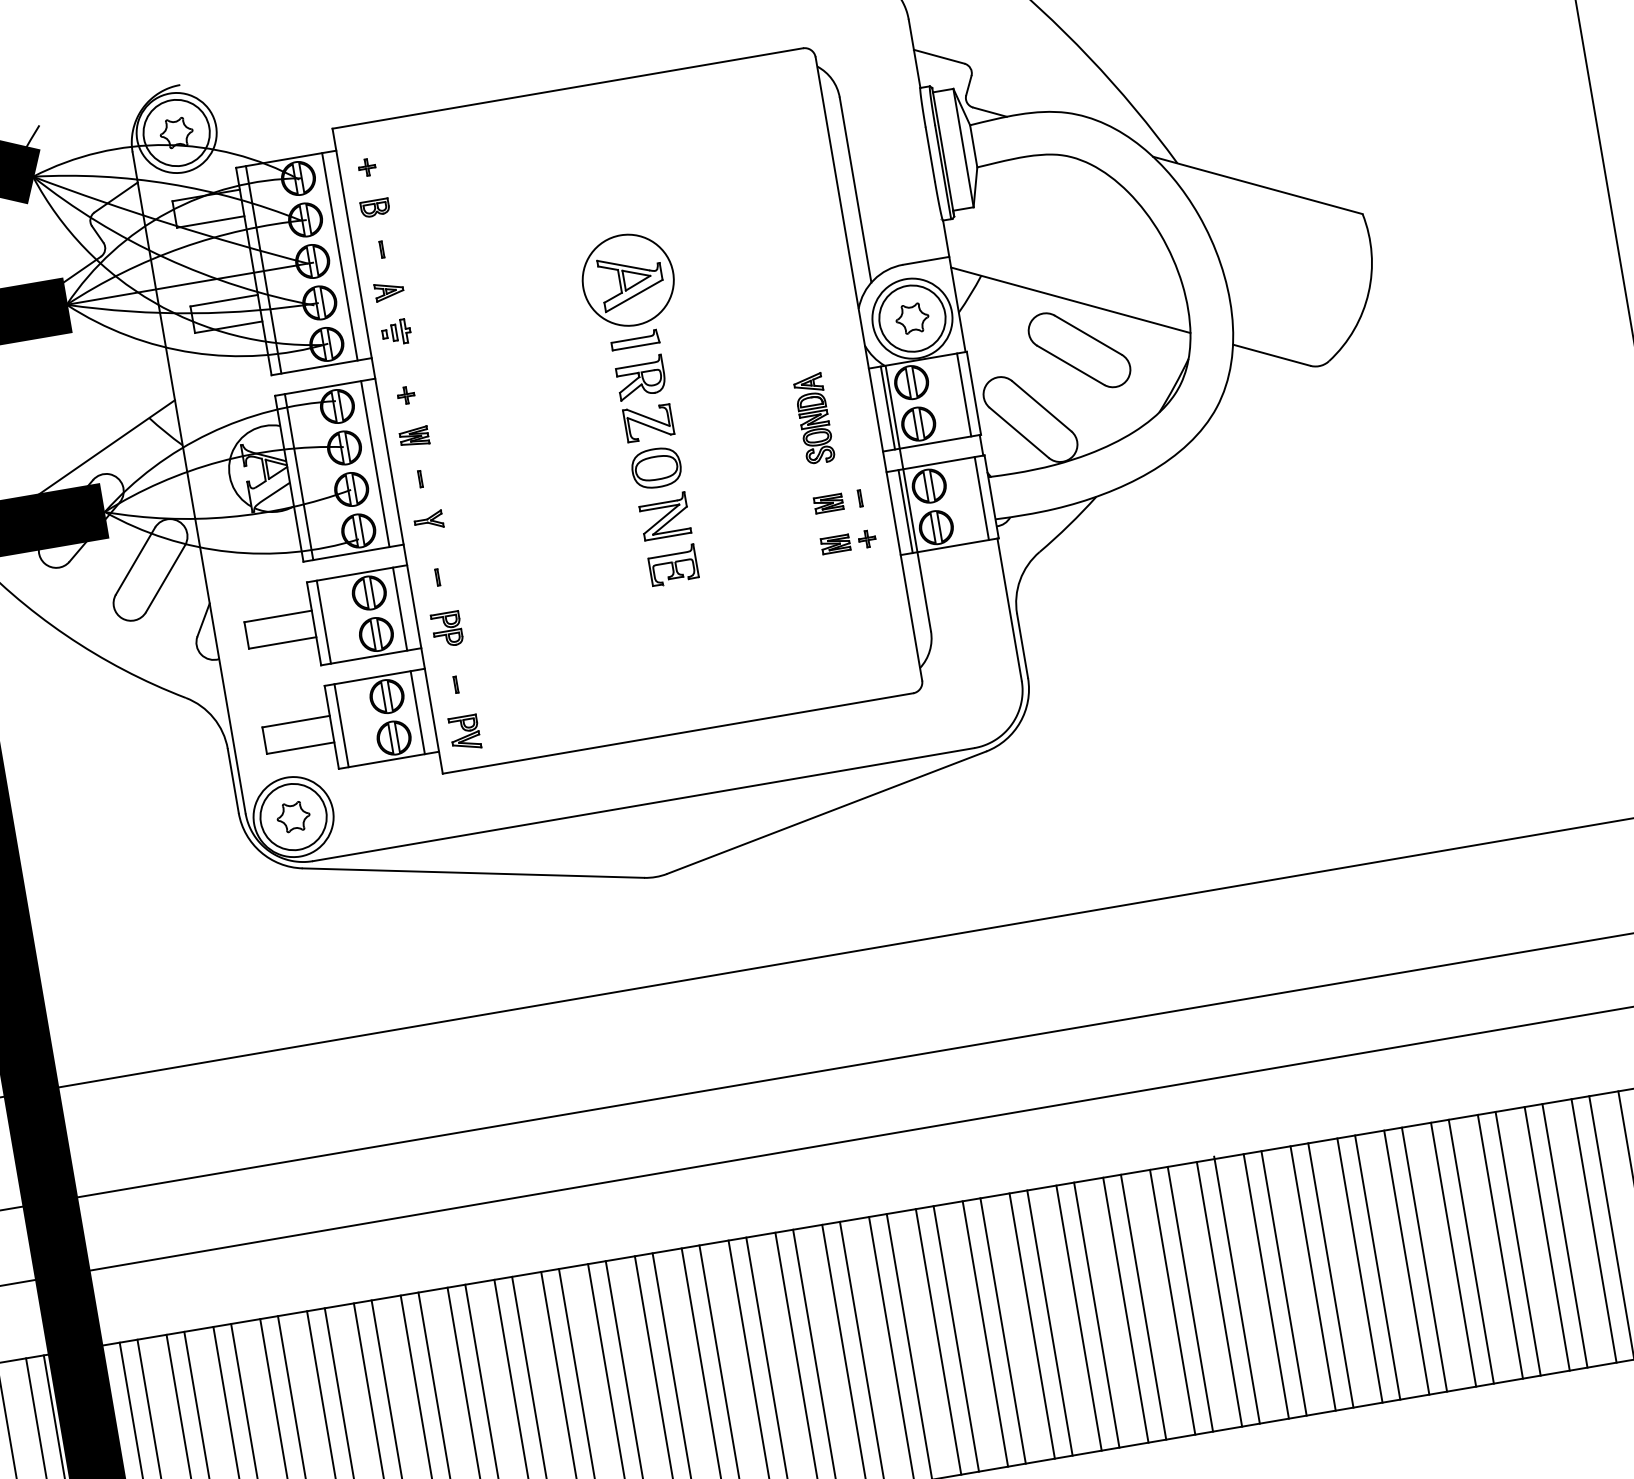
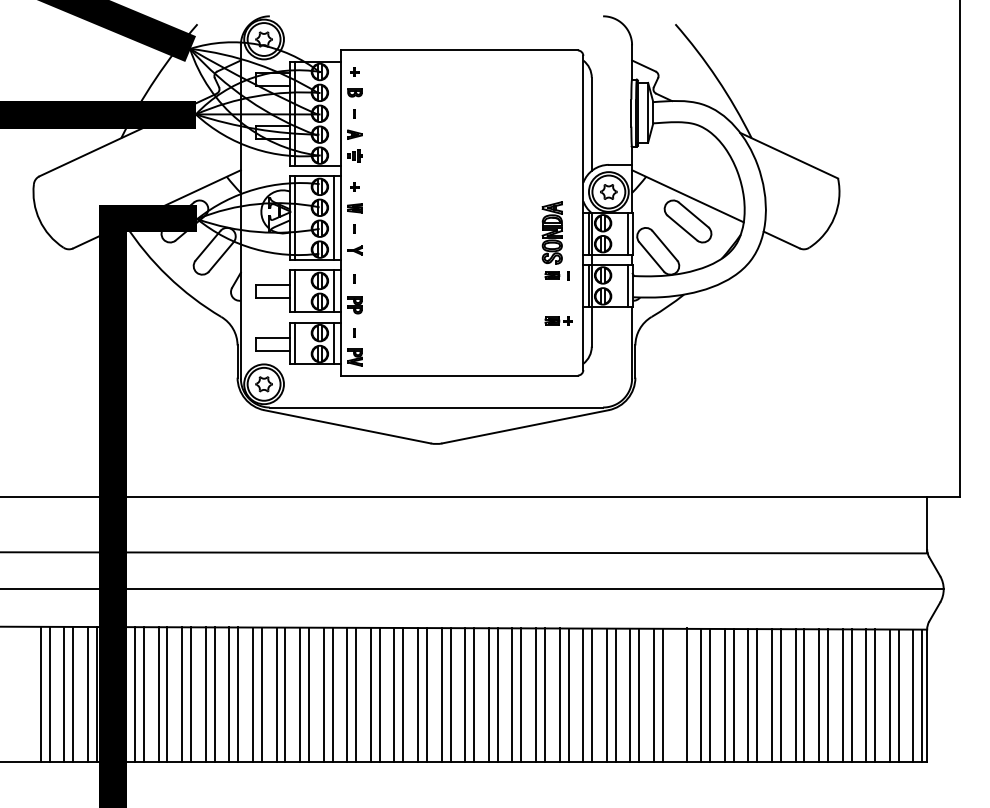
line: (339, 256) -> (333, 113), removed
part: (649, 407) -> (472, 213), removed
part: (814, 418) -> (552, 232), size x1.4
part: (847, 541) -> (558, 320), moved
line: (1219, 1294) -> (677, 695), removed

